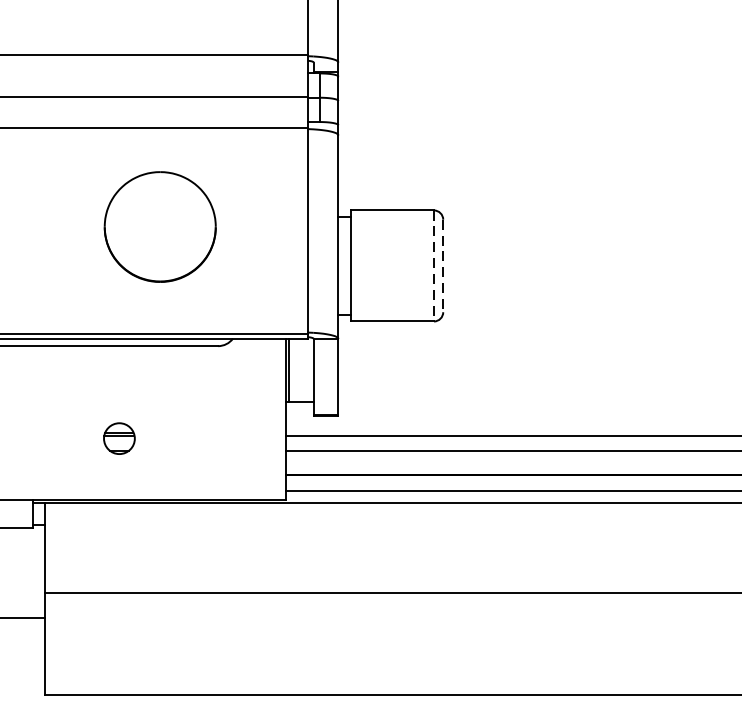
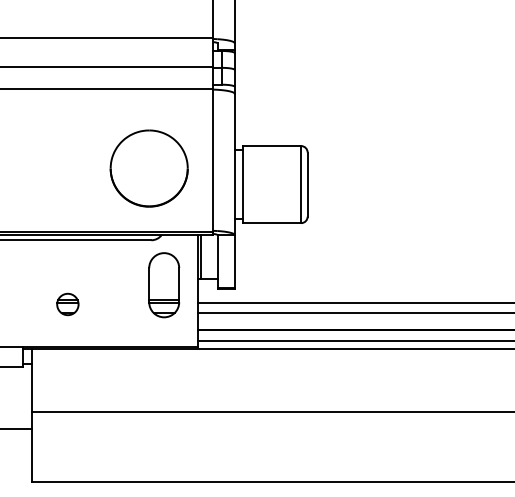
part: (159, 226) -> (148, 168), moved
line: (434, 265) -> (301, 184), dashed -> solid
line: (443, 267) -> (307, 185), dashed -> solid
part: (237, 411) -> (164, 285), added
part: (118, 438) -> (67, 304), moved

